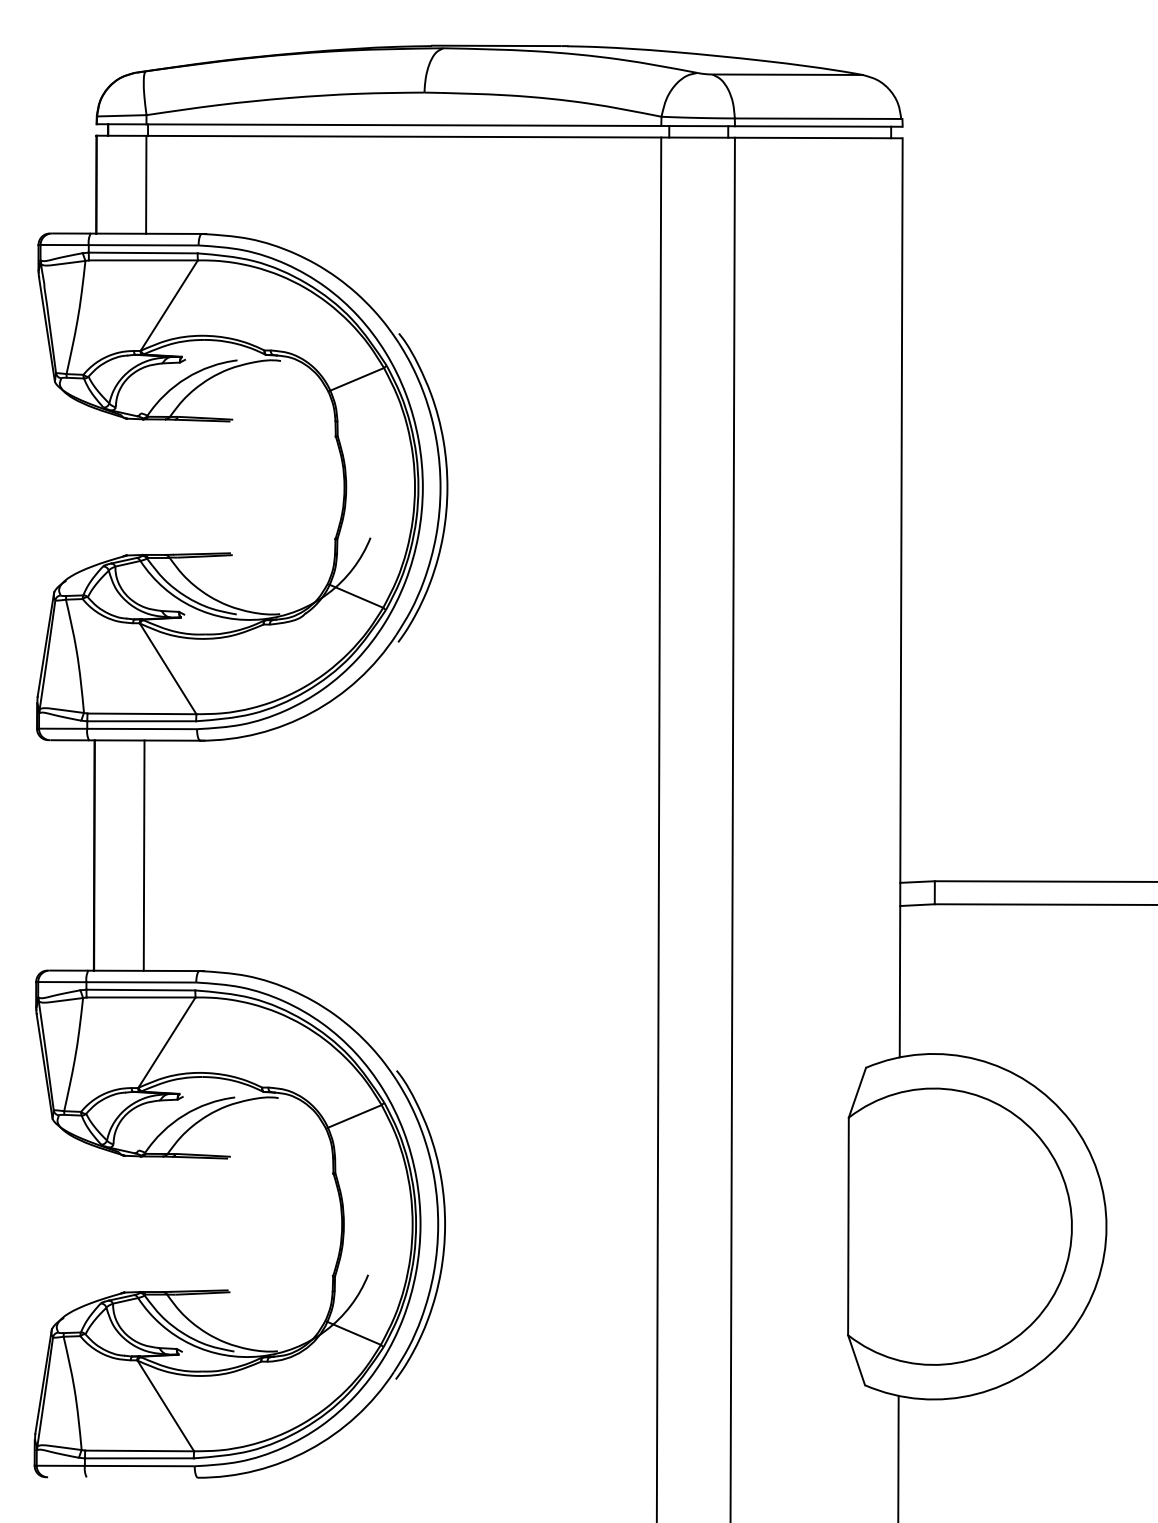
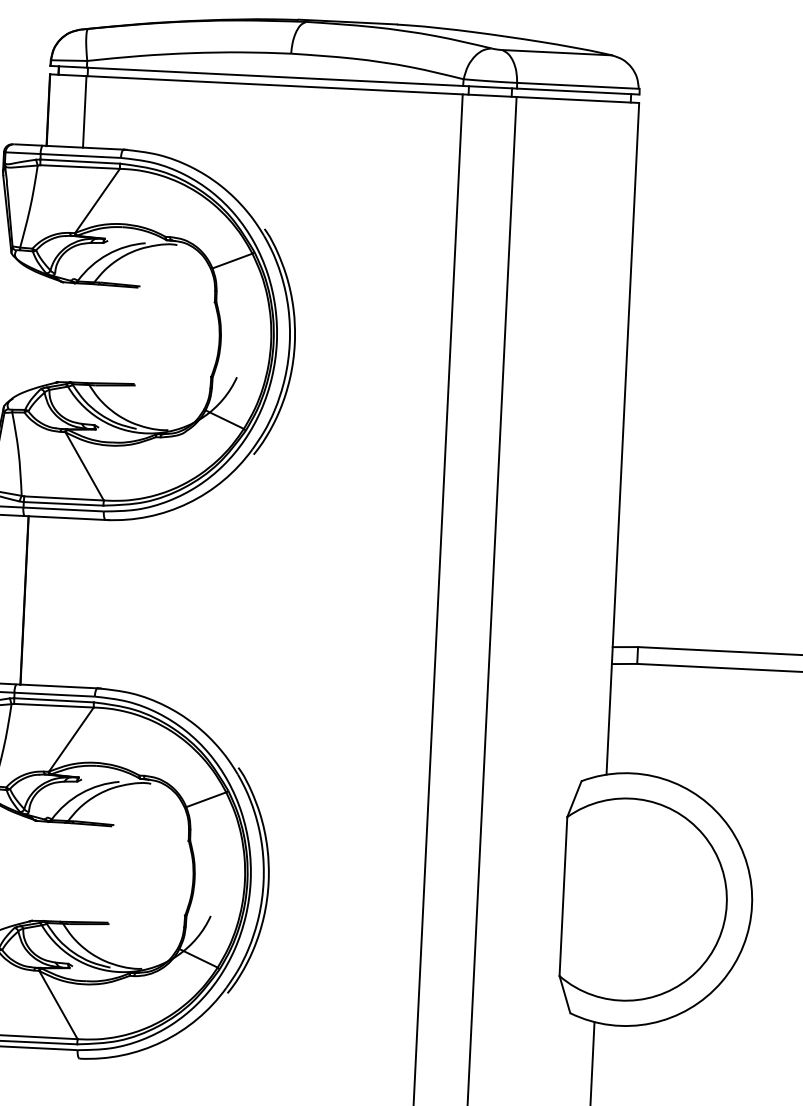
line: (143, 855) -> (60, 602), removed

